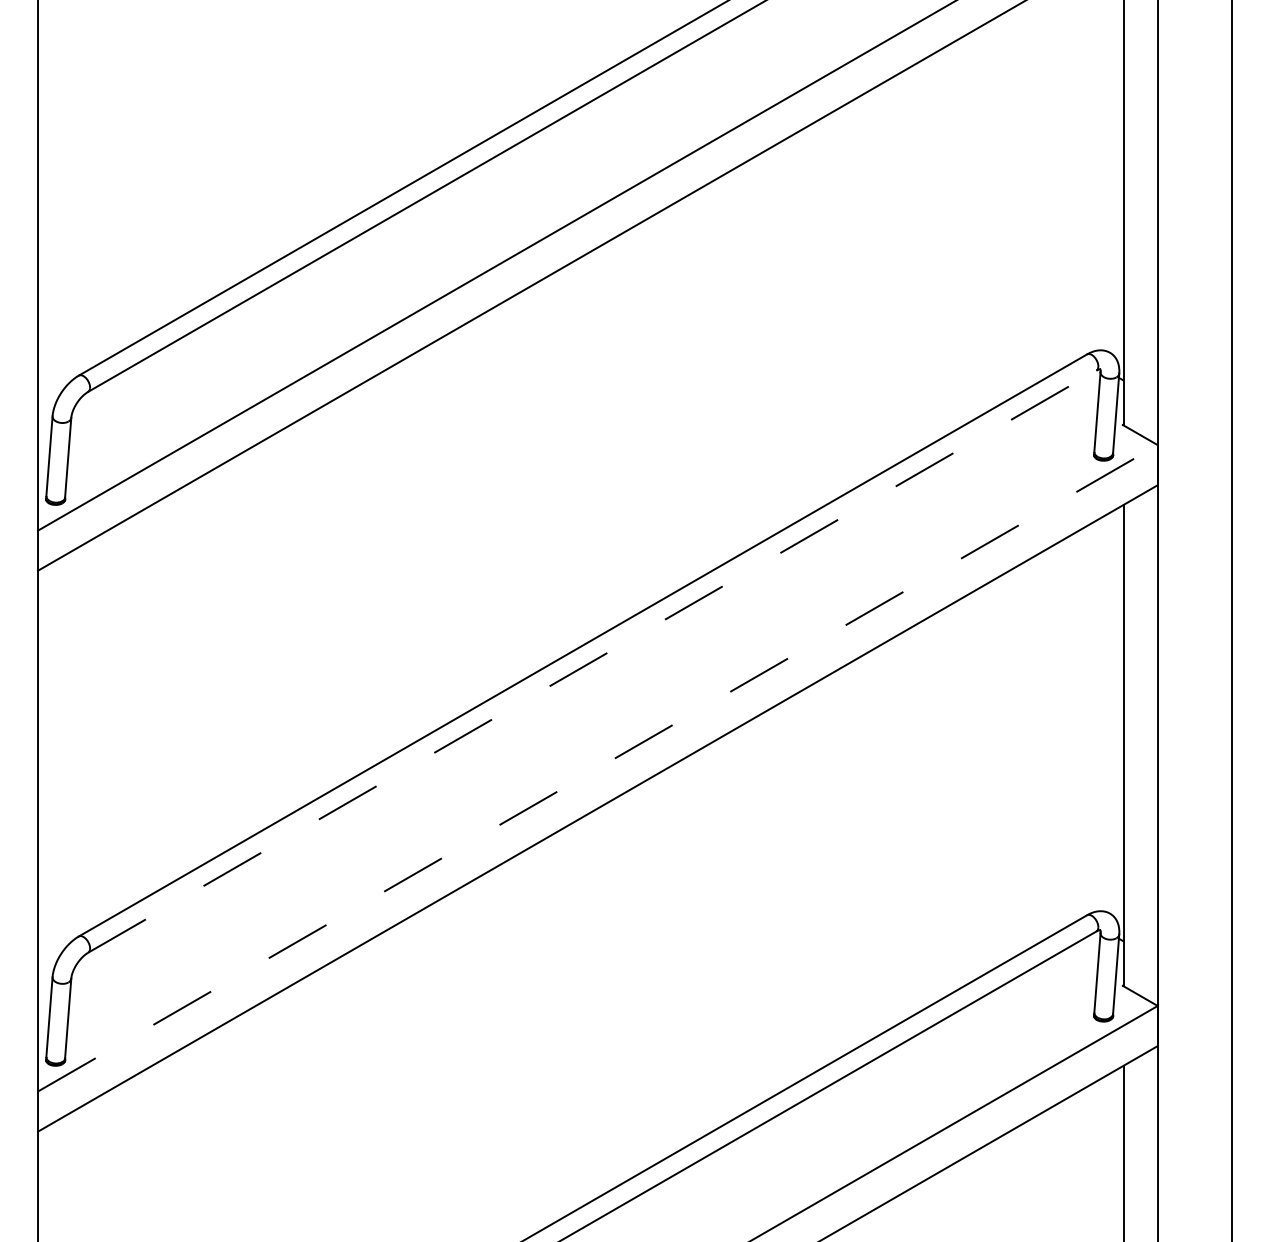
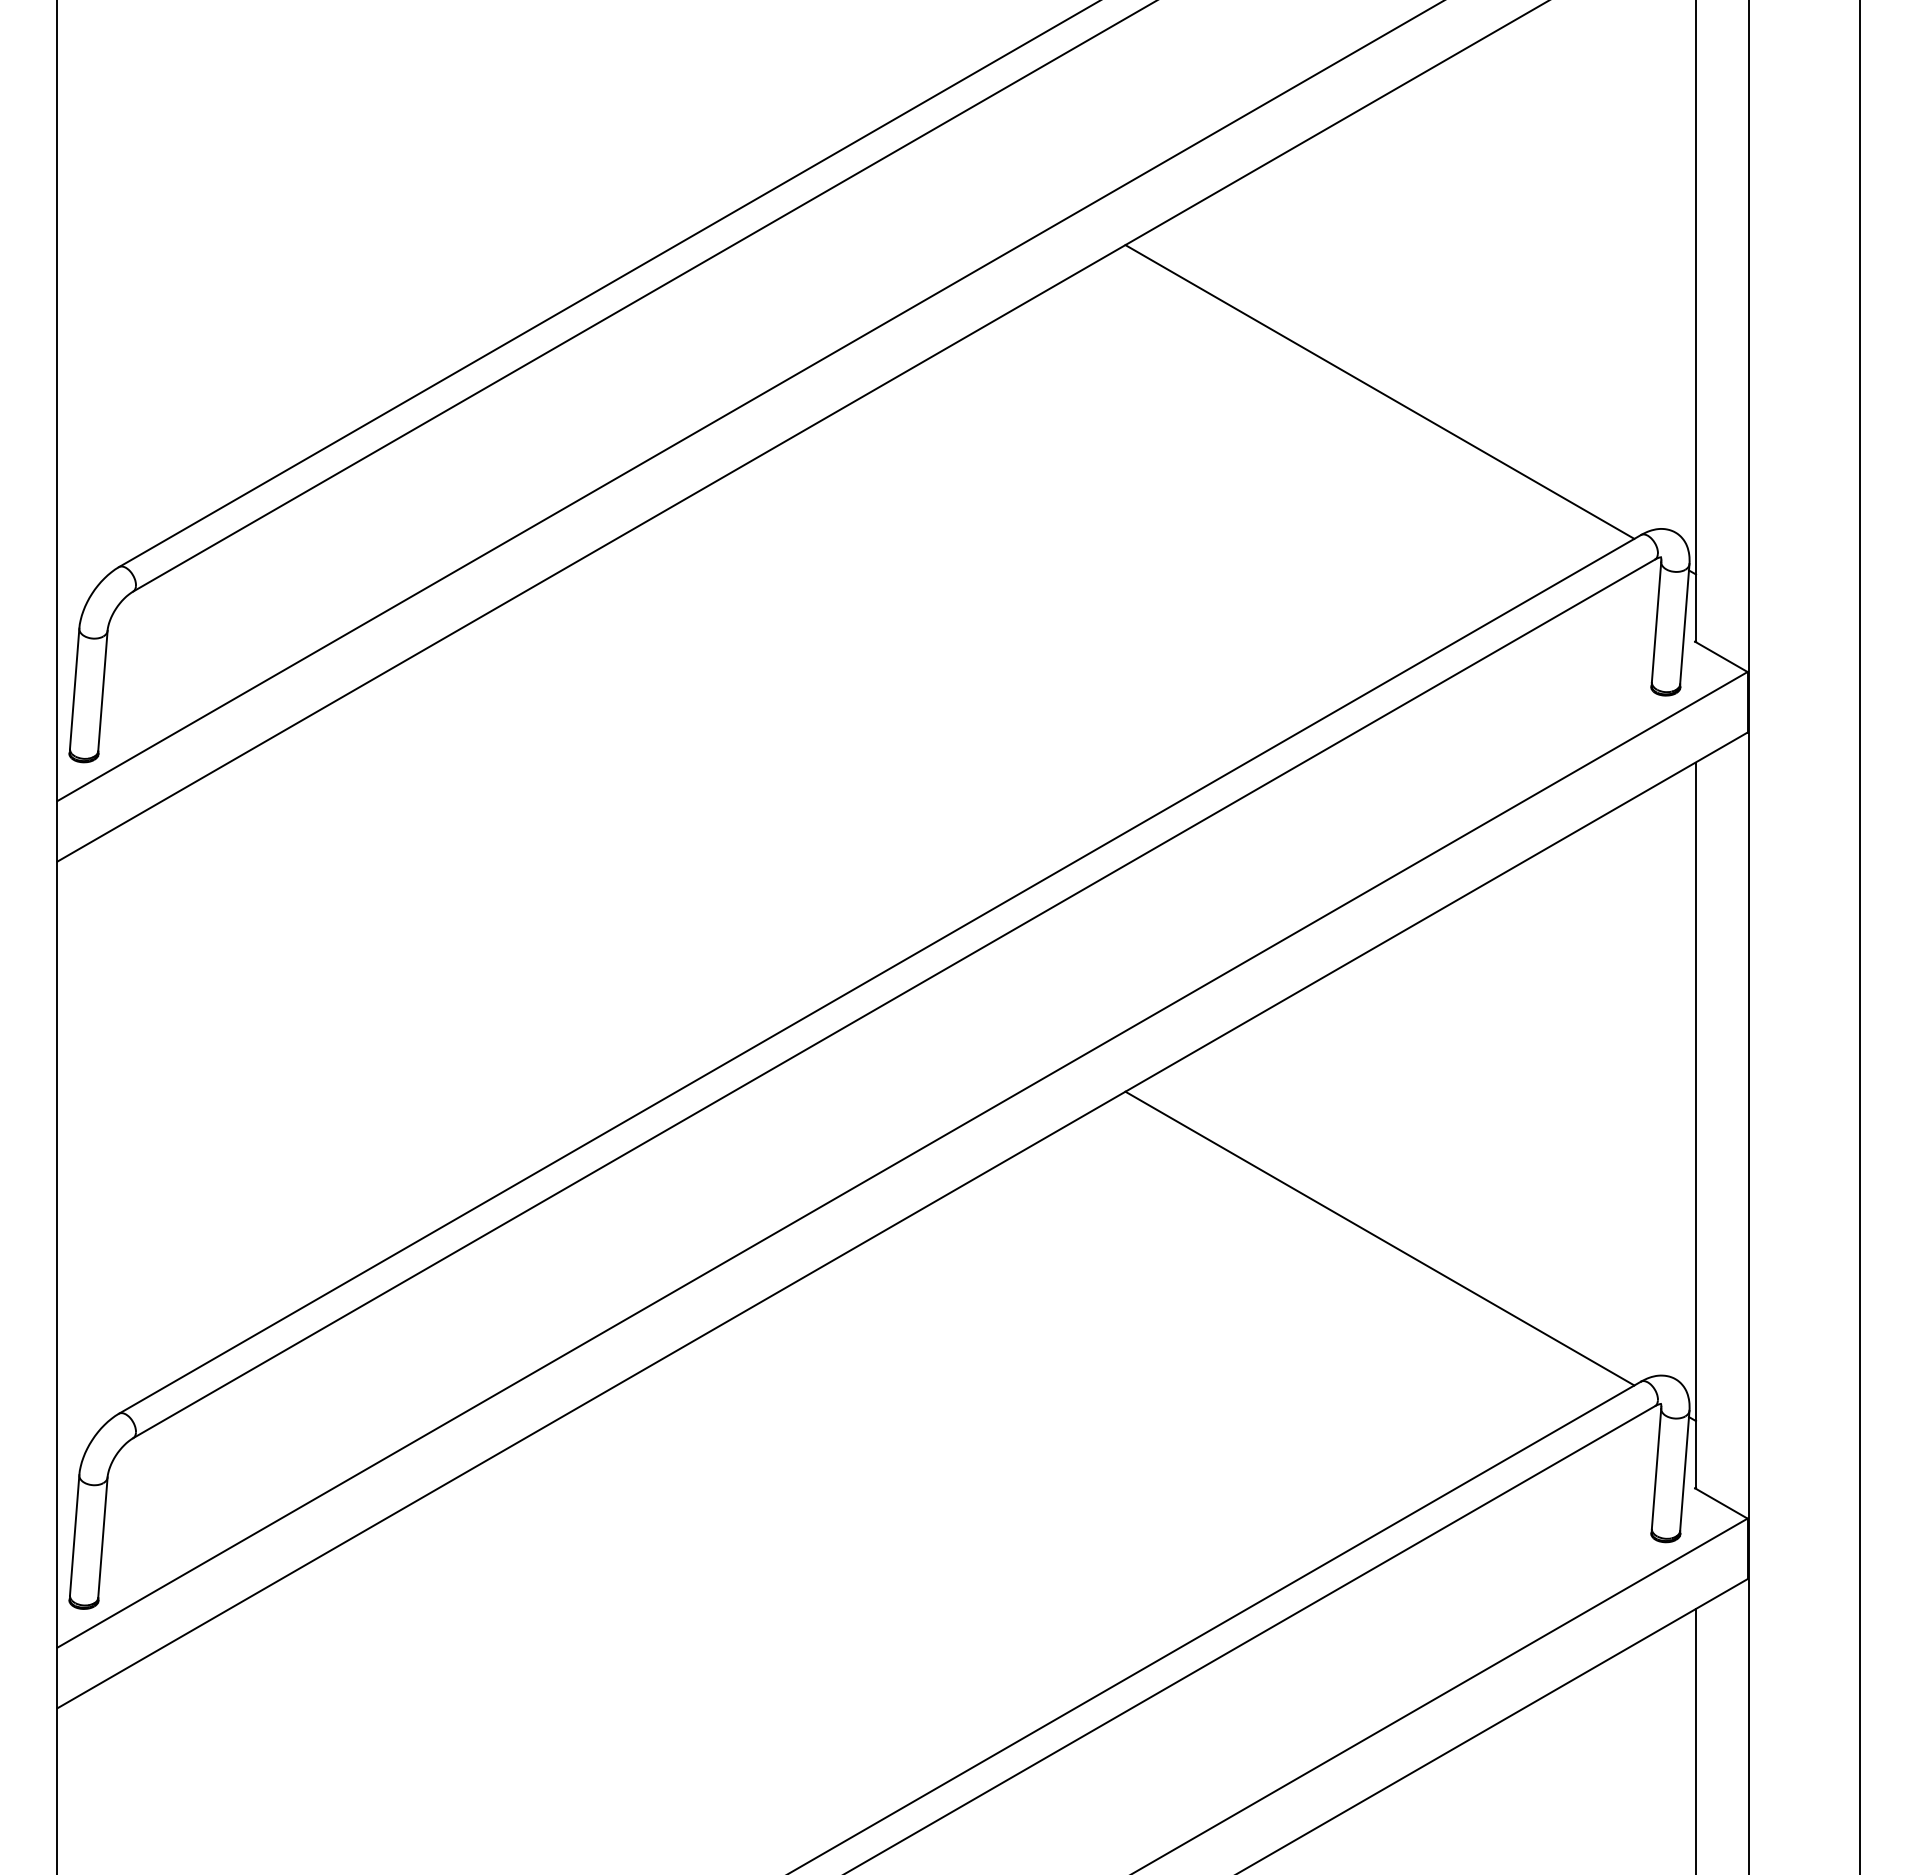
line: (913, 259) -> (1378, 391), added
line: (592, 661) -> (894, 998), dashed -> solid
line: (598, 768) -> (903, 1160), dashed -> solid
line: (913, 820) -> (1378, 1238), added

